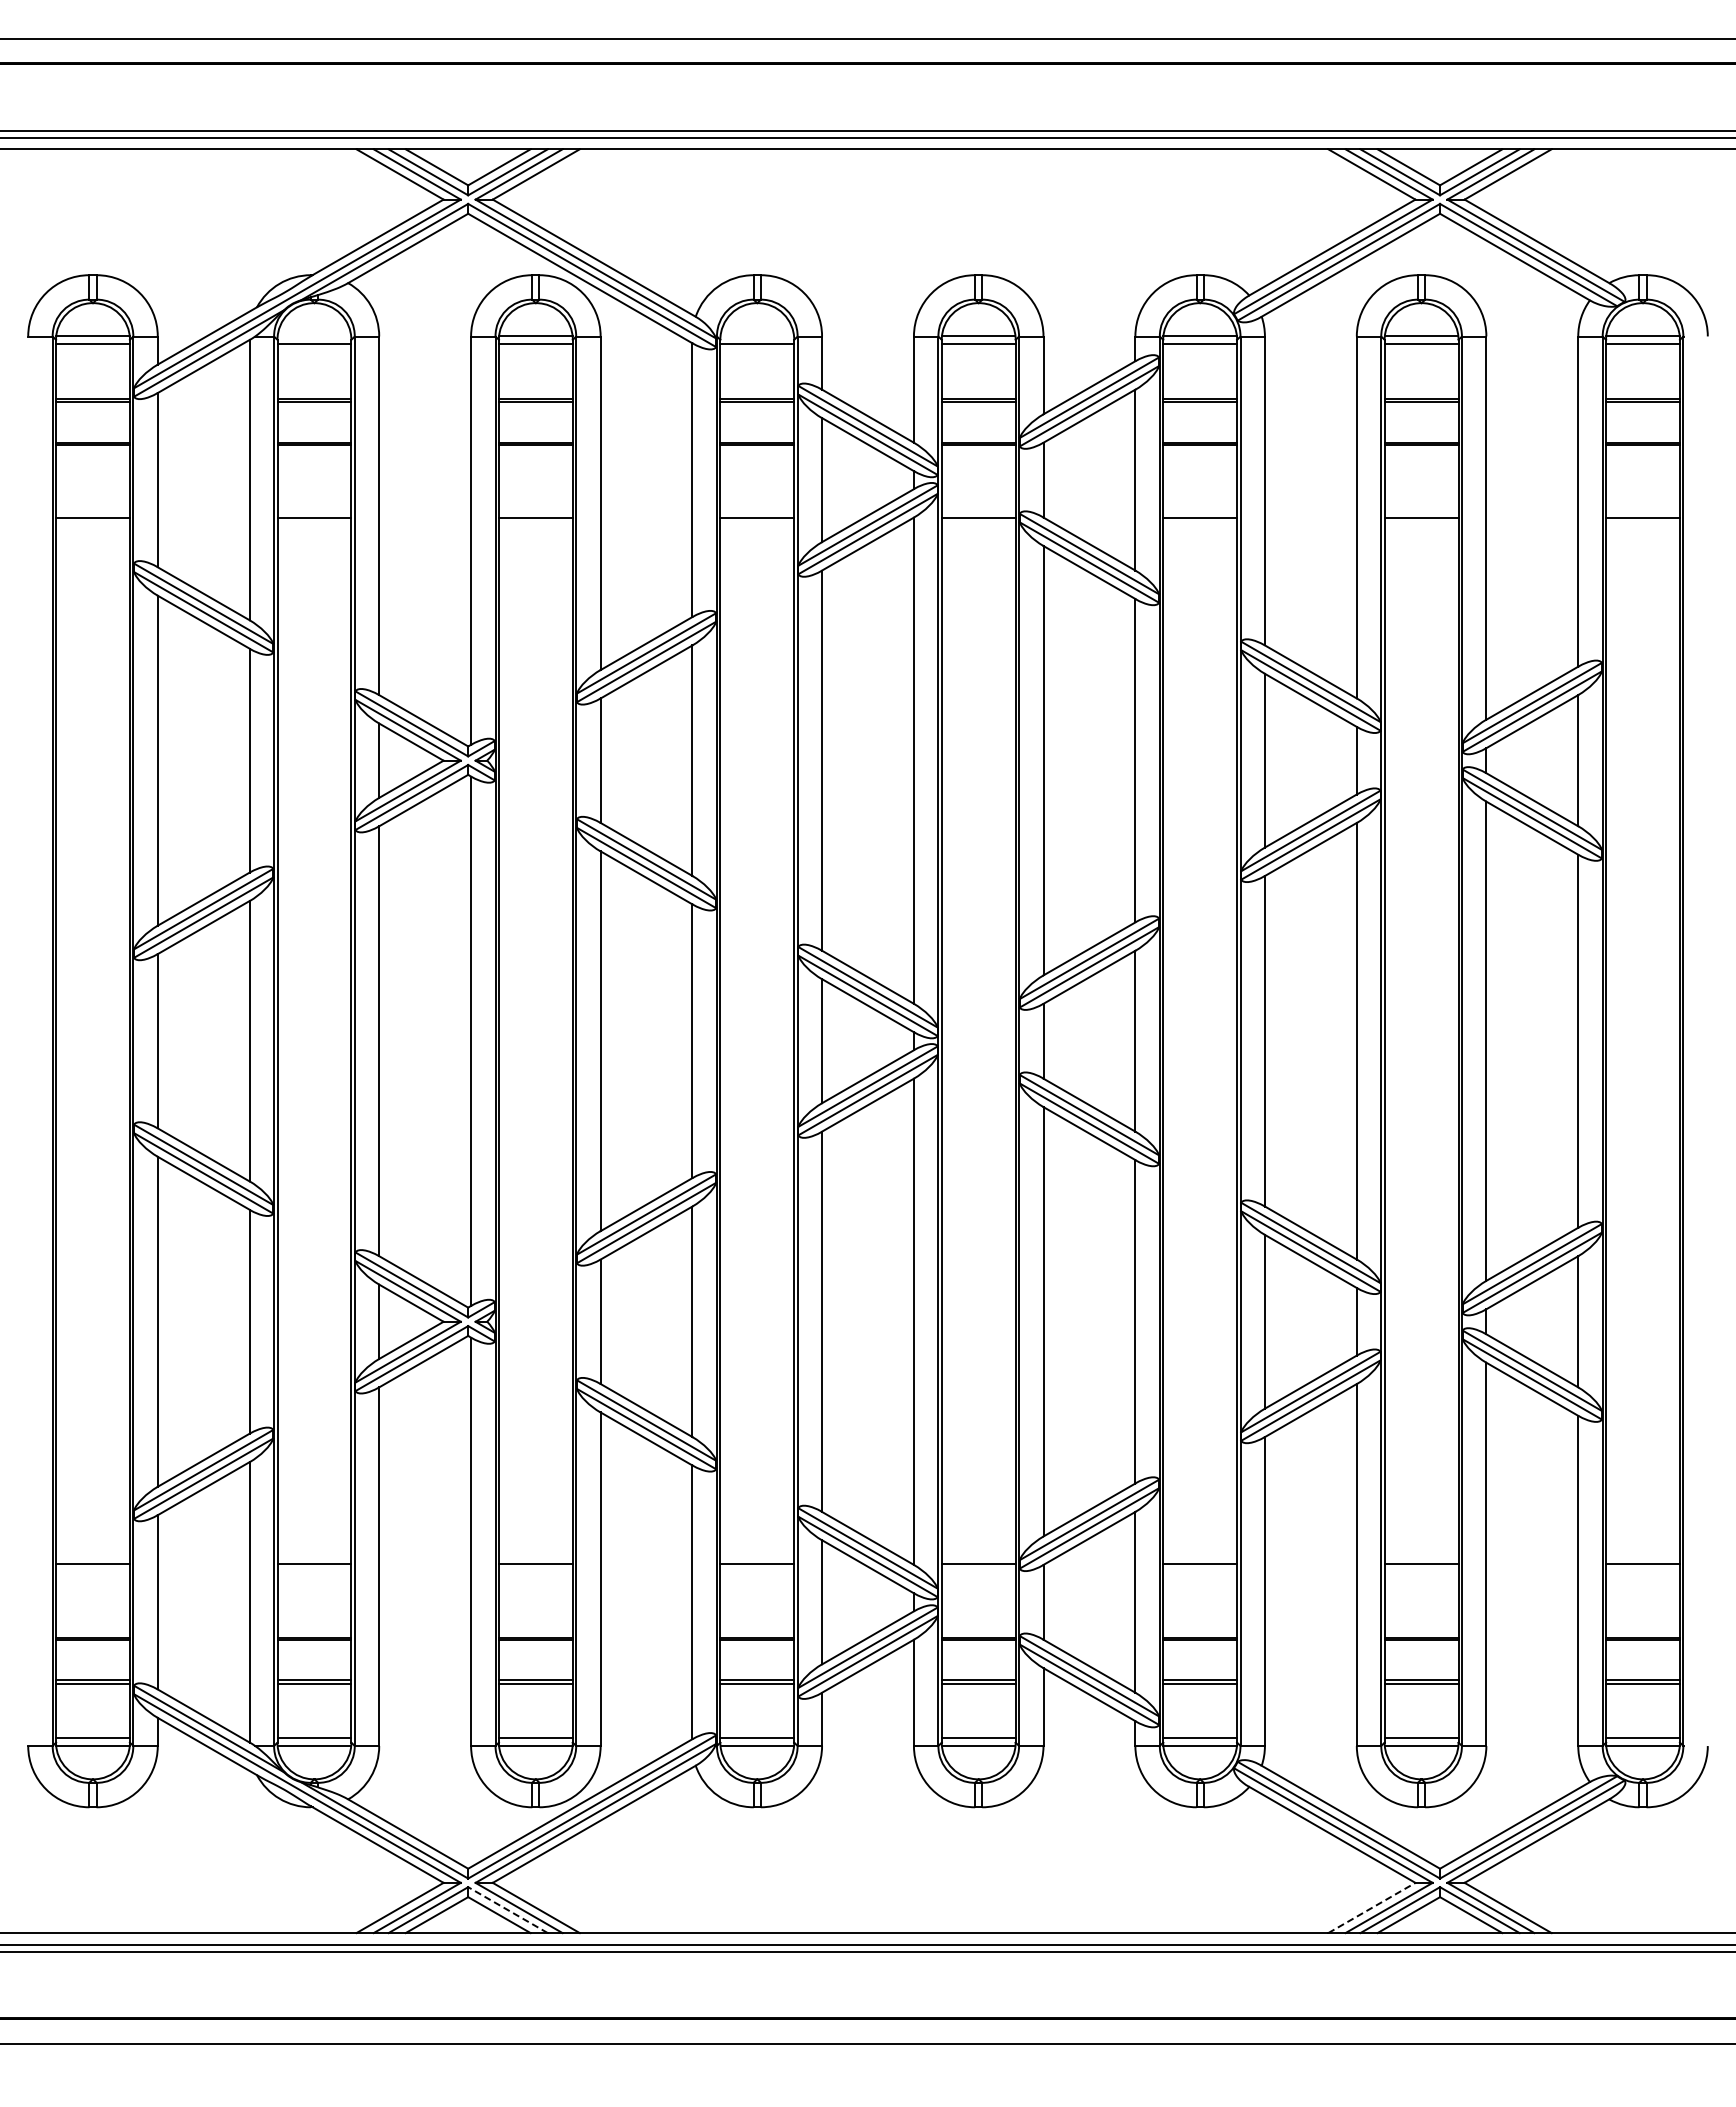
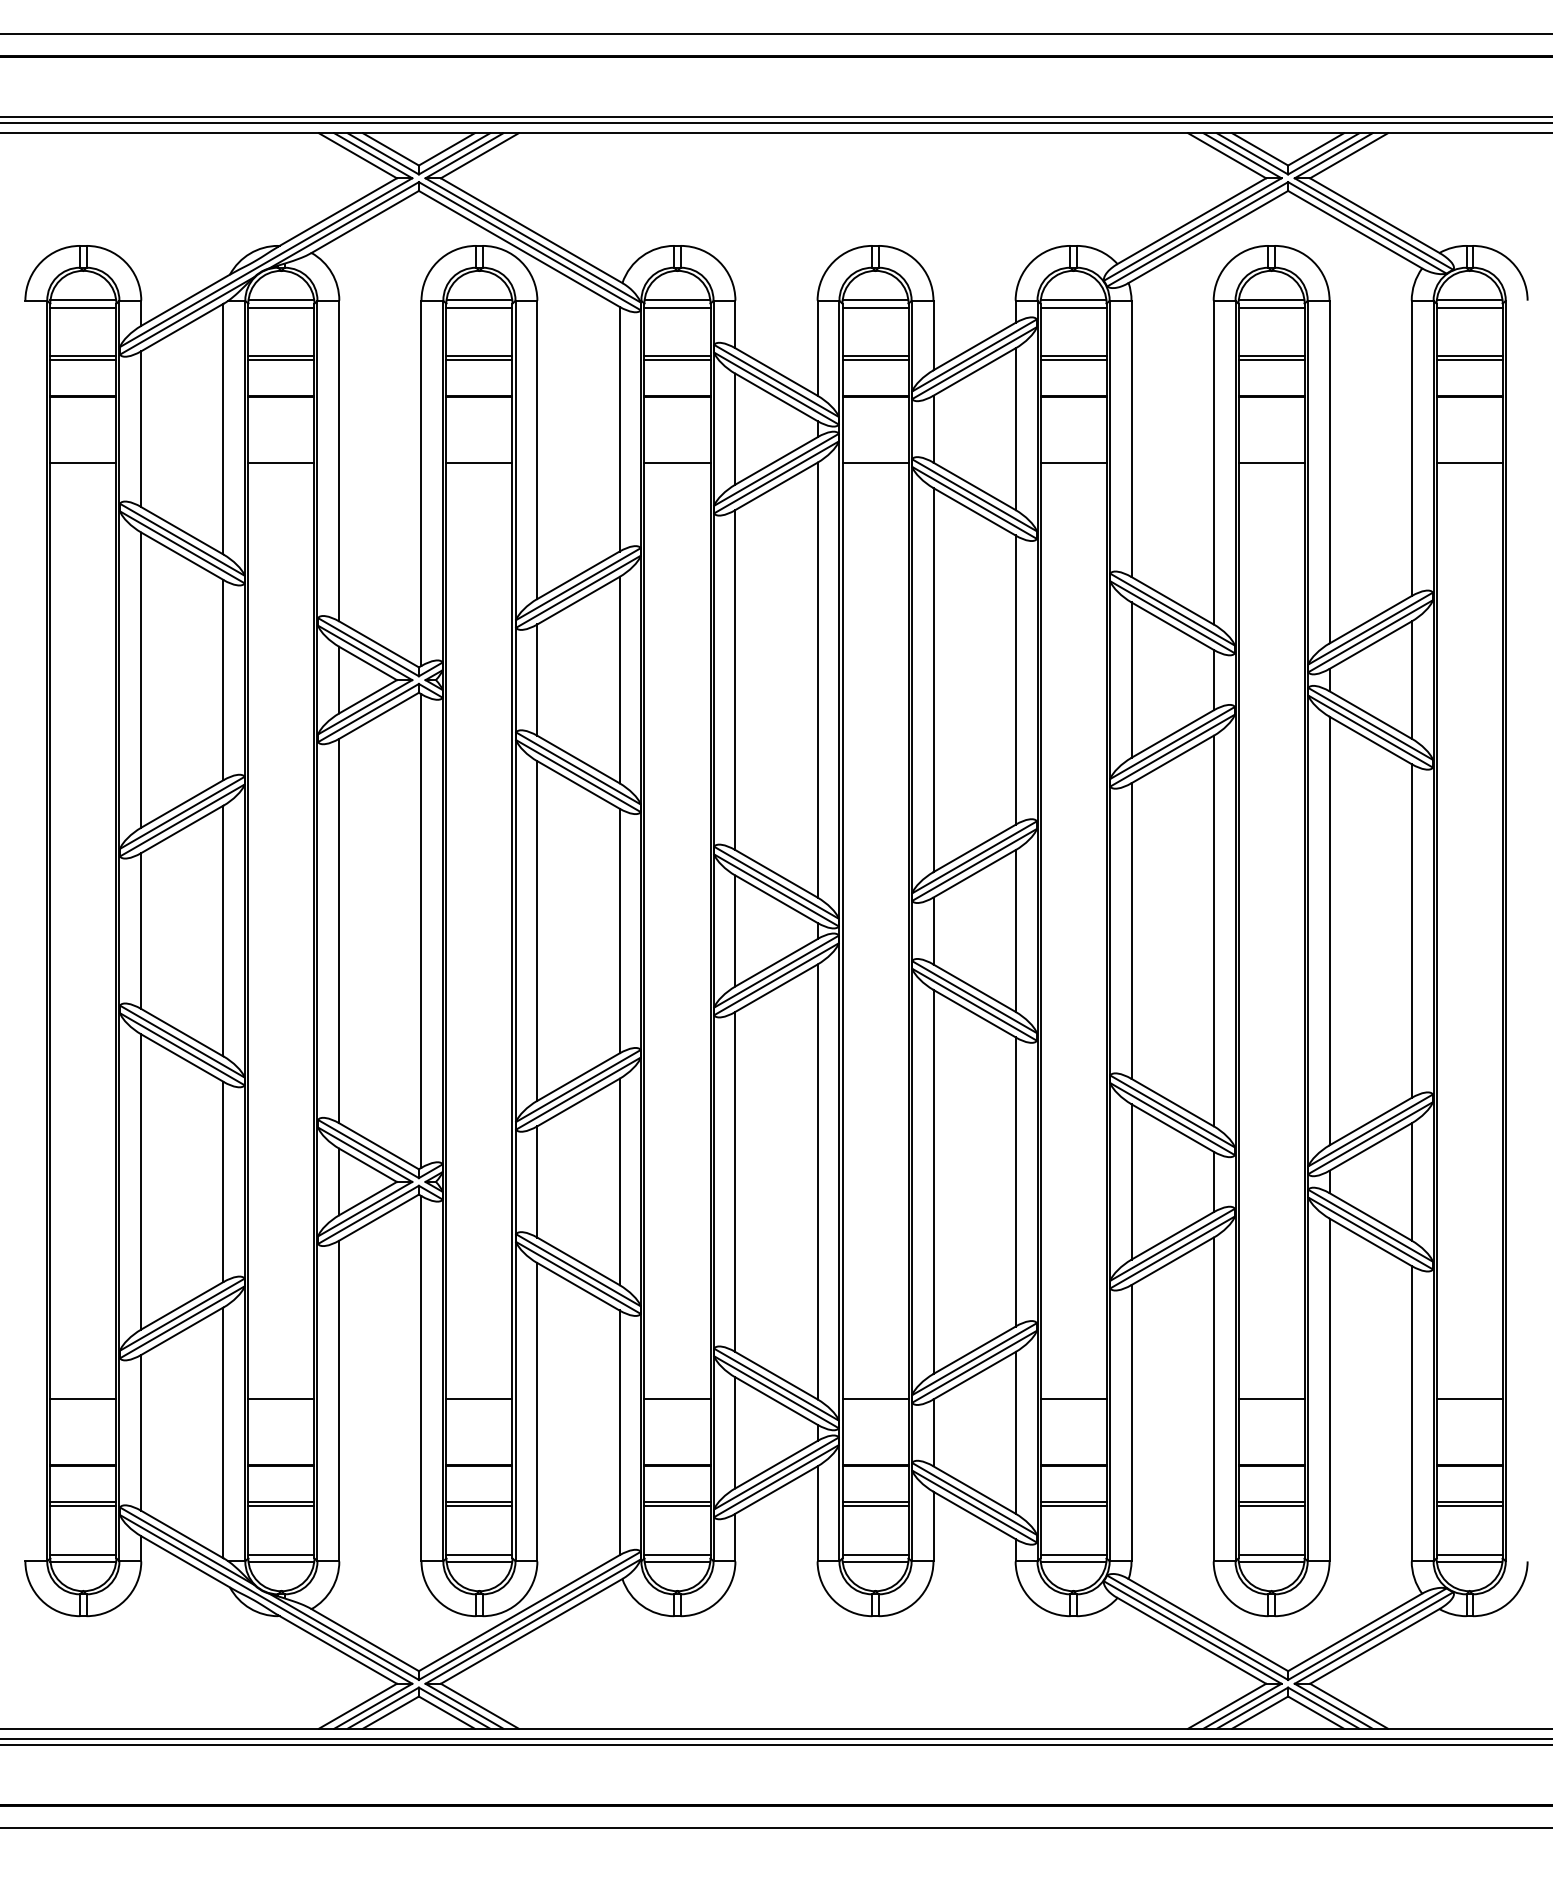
line: (314, 336) -> (281, 300), added
line: (756, 336) -> (676, 300), added
line: (1372, 1907) -> (1227, 1705), dashed -> solid
line: (508, 1910) -> (454, 1708), dashed -> solid

